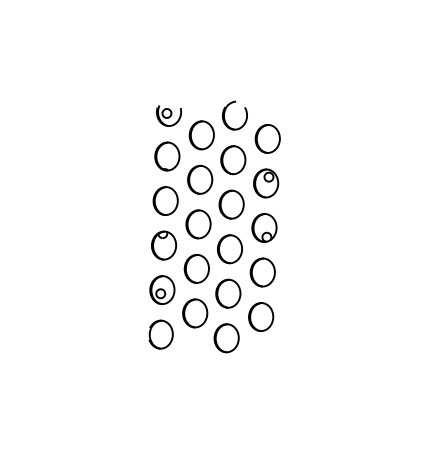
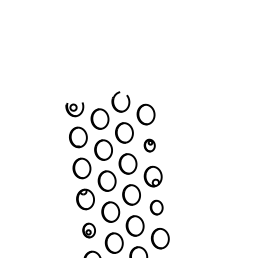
part: (266, 183) -> (149, 145), size x0.6
part: (262, 272) -> (156, 207), size x0.7
part: (162, 290) -> (89, 230), size x0.7

